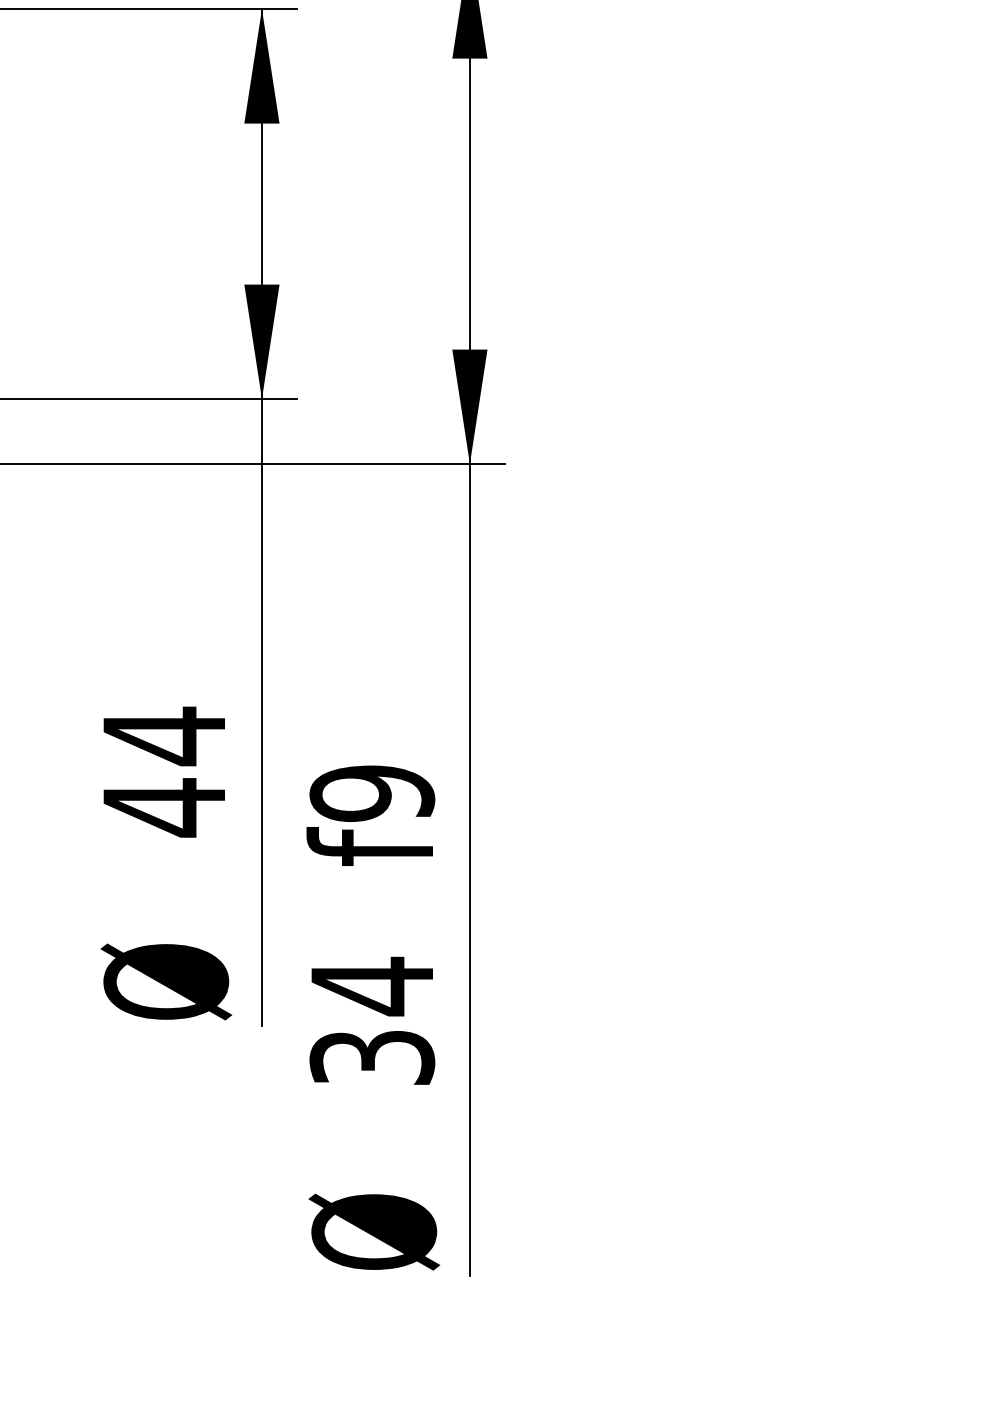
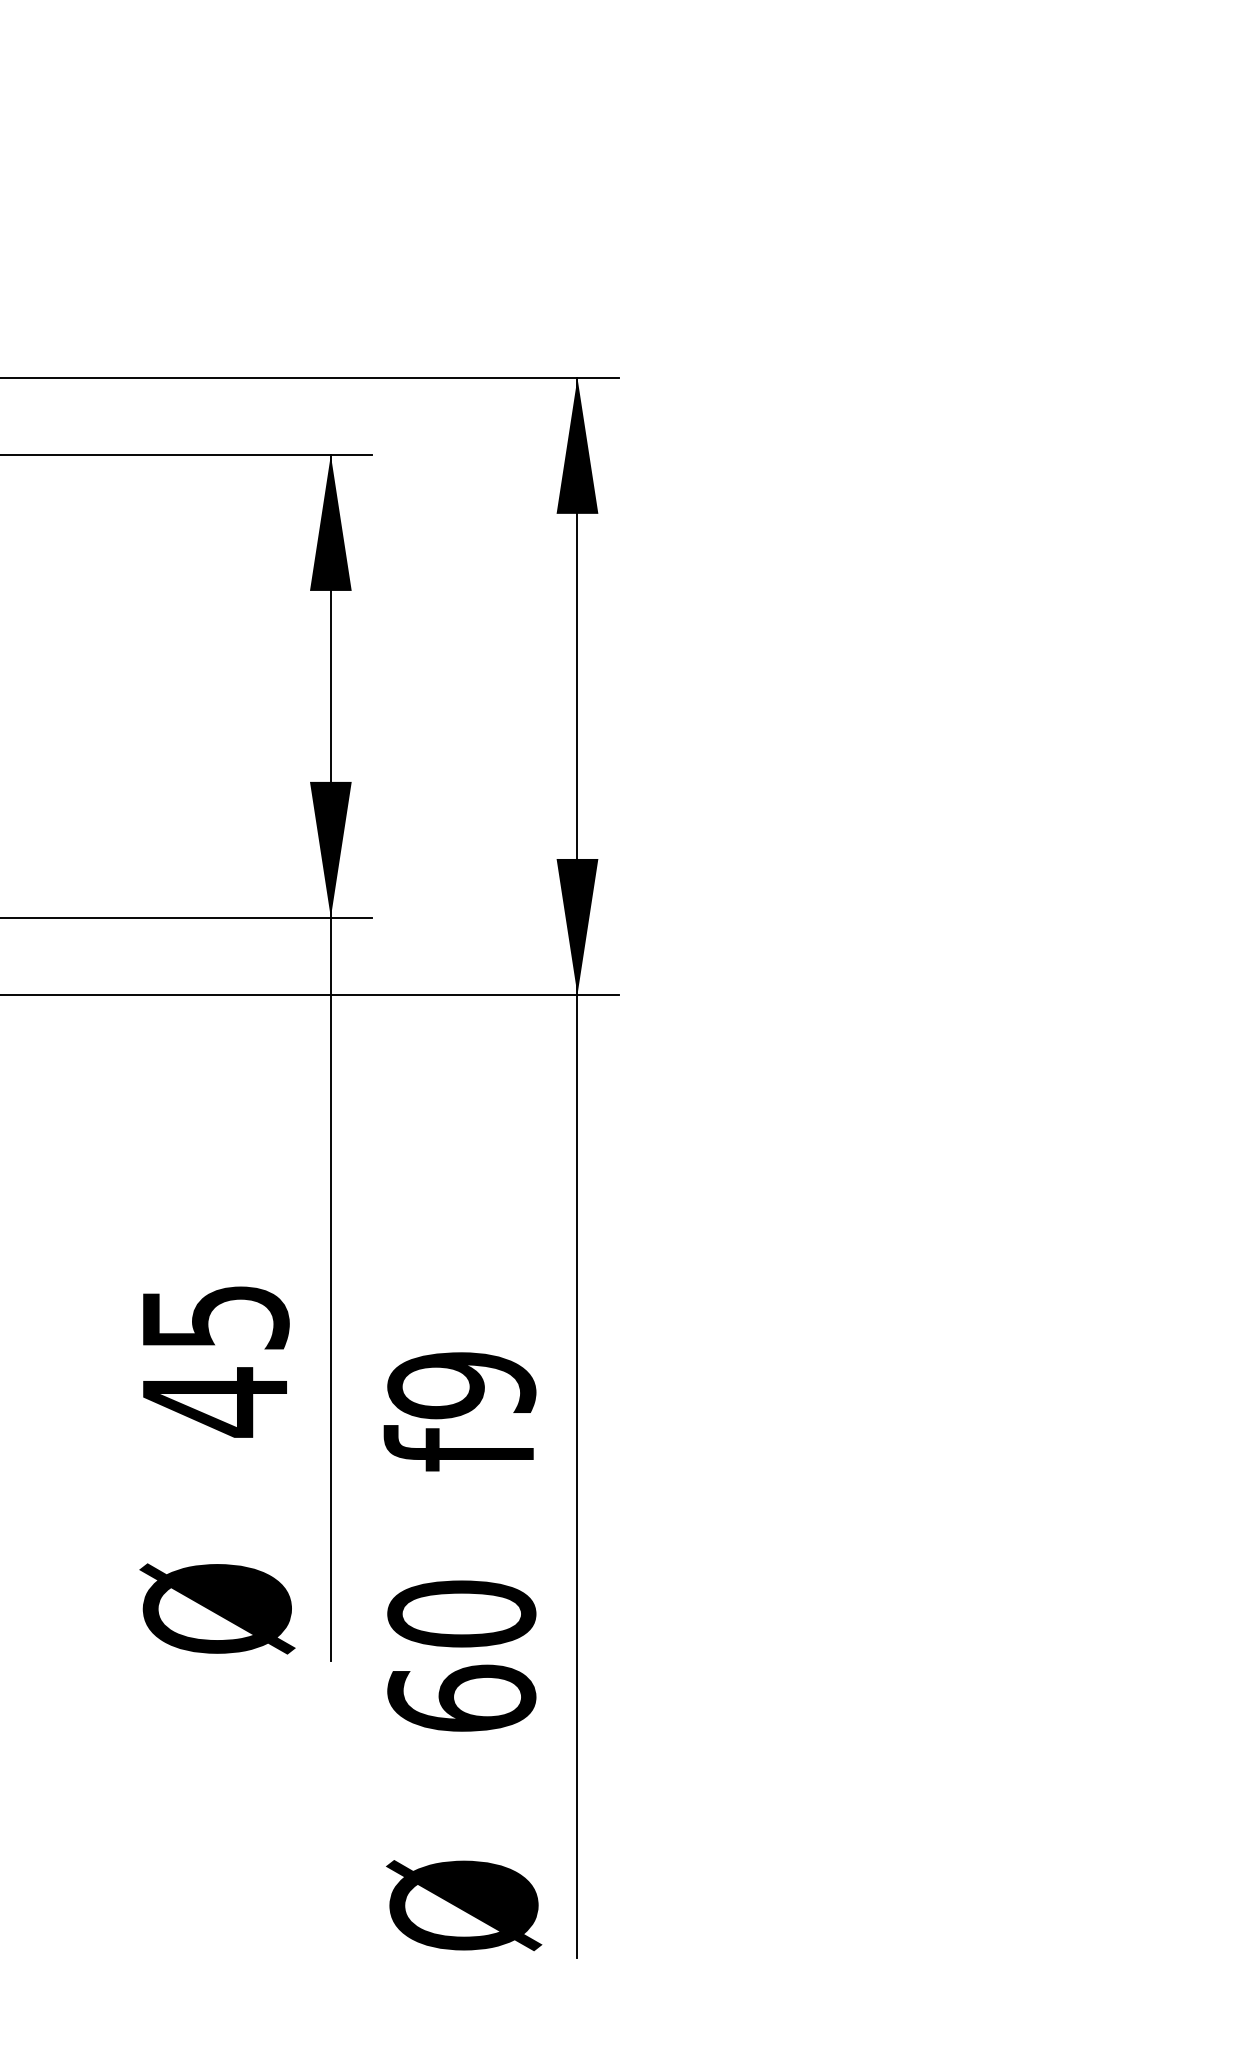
text: (165, 736) -> (216, 1317), 44 -> 45
text: (372, 1021) -> (461, 1655), 34 -> 60

